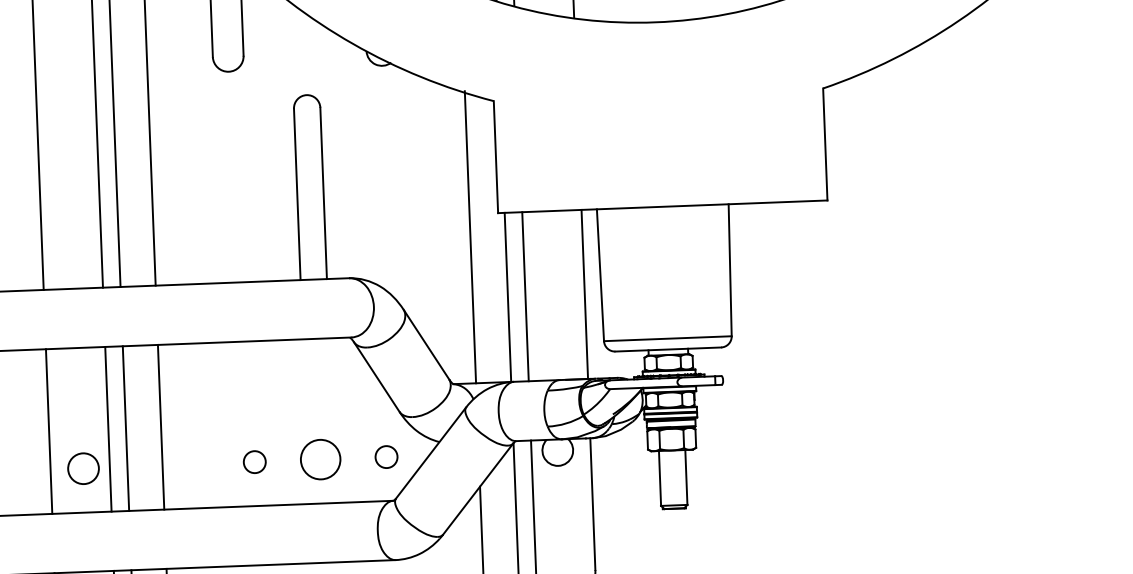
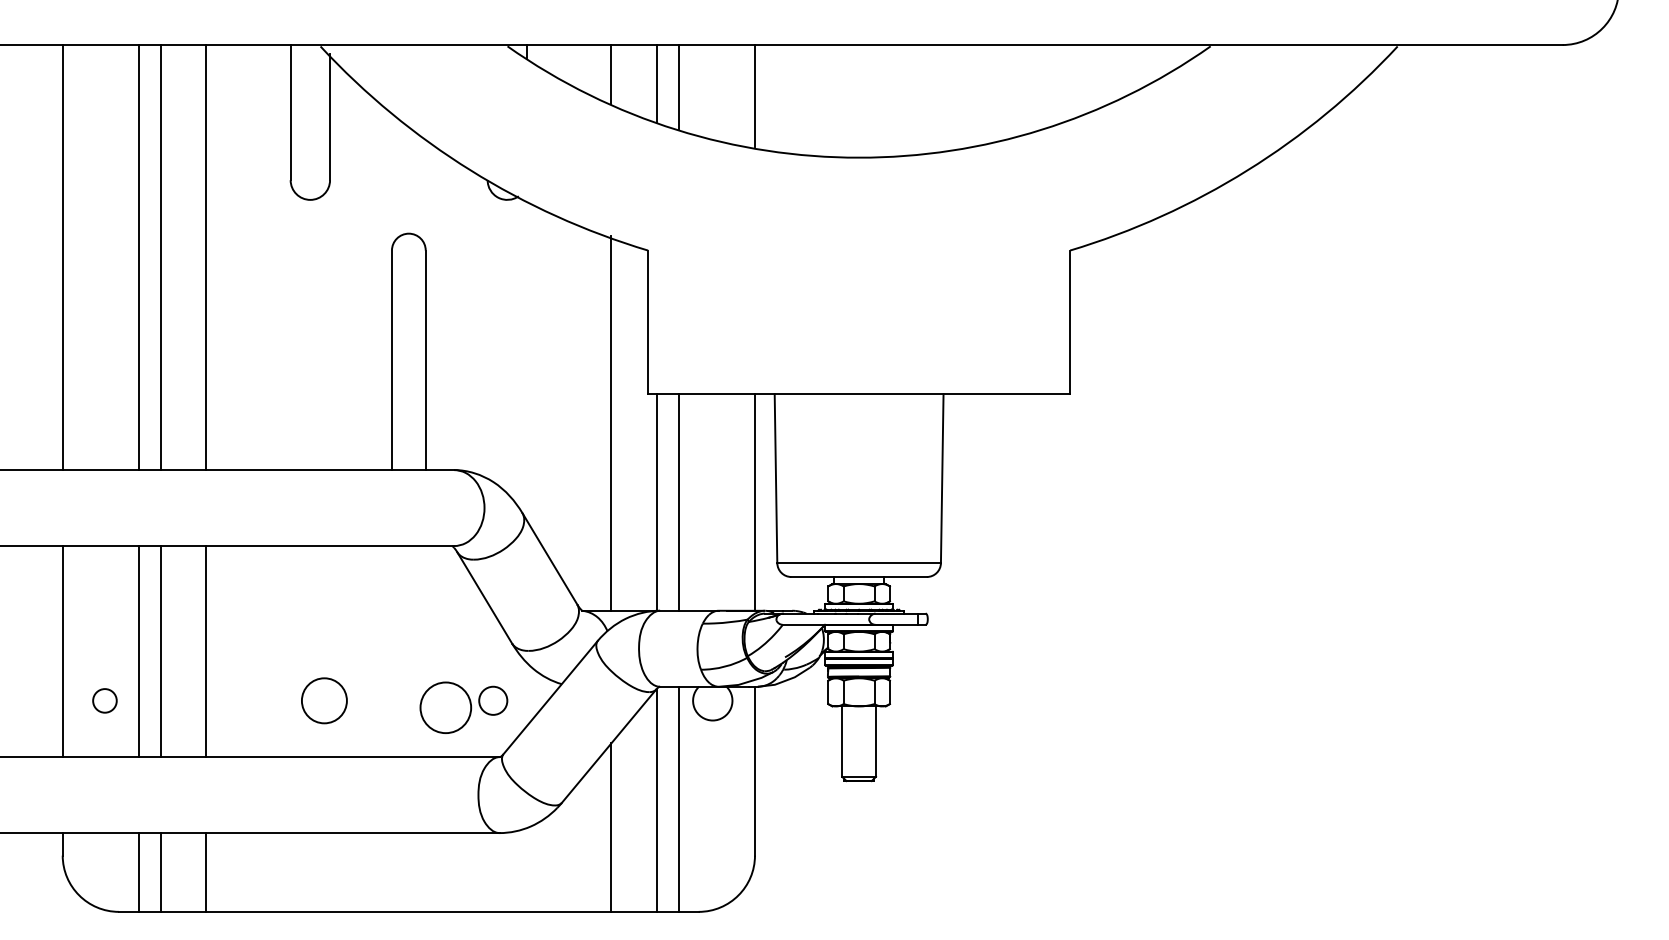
circle: (320, 459) -> (445, 707), moved
circle: (254, 461) -> (324, 700), size x1.6
circle: (83, 468) -> (104, 700), size x0.6

